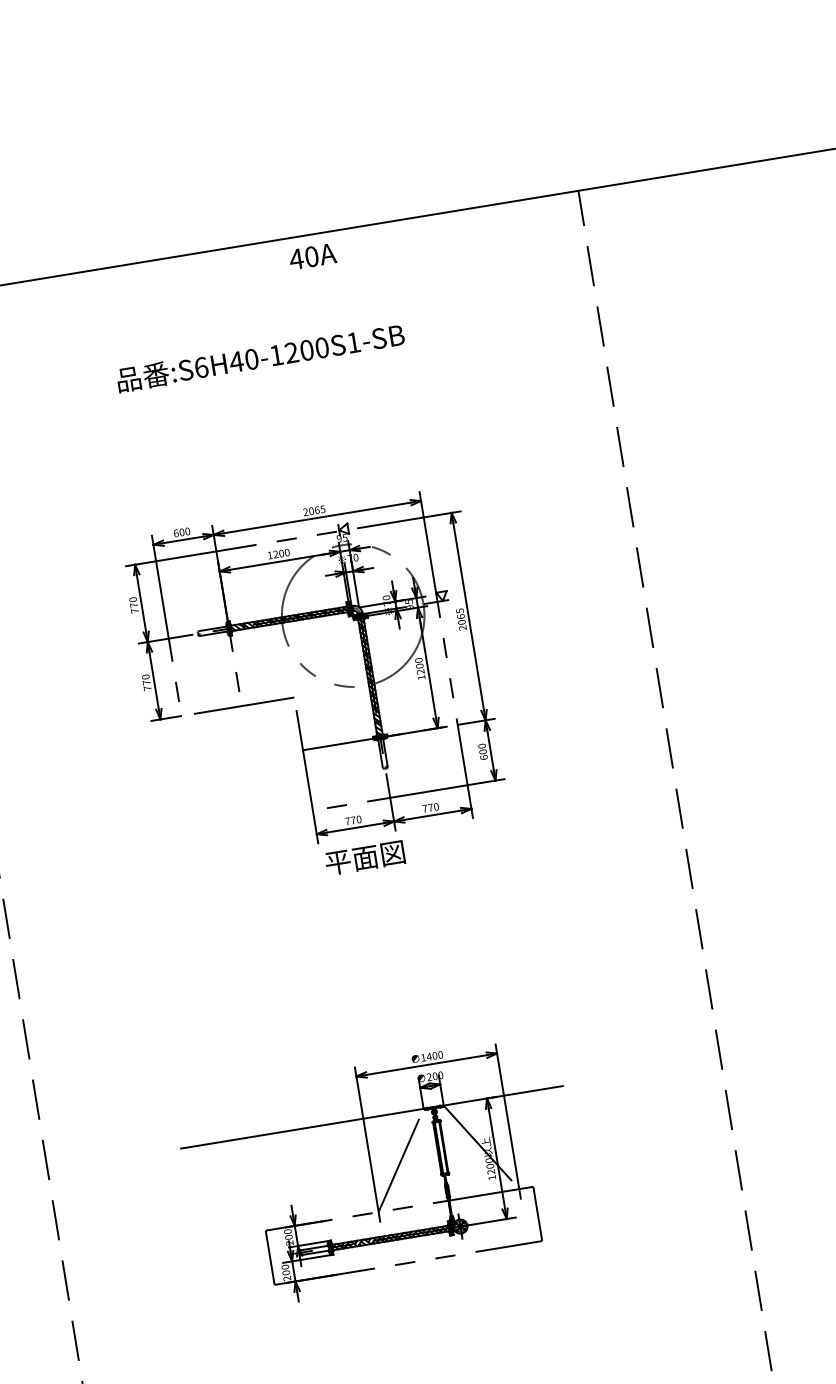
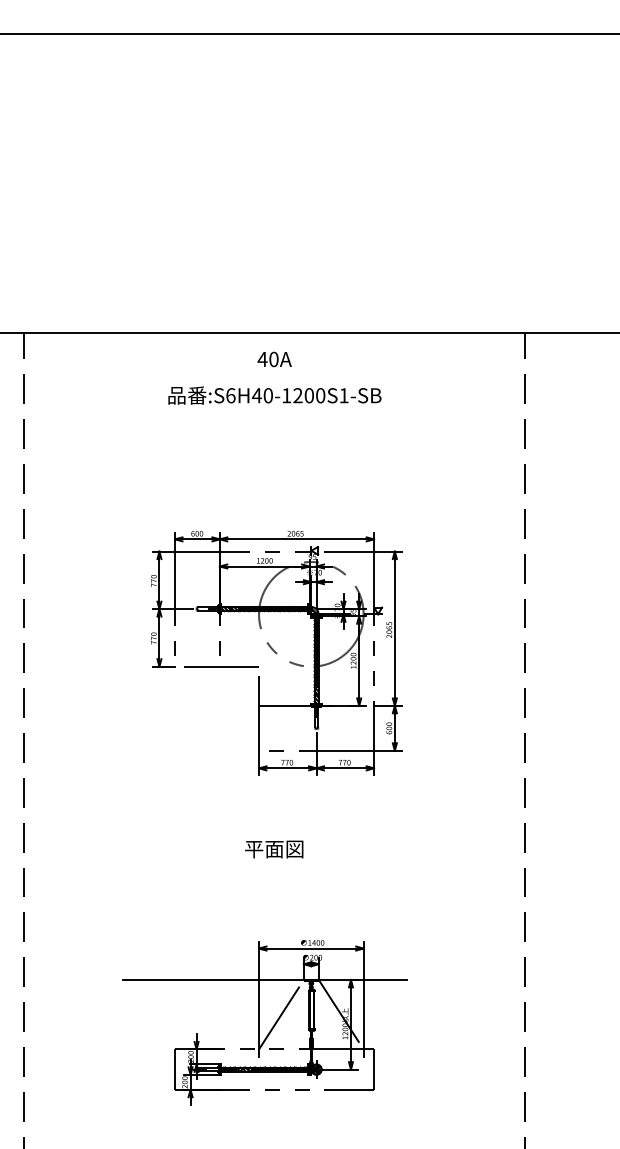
text: (312, 256) -> (274, 359), moved
text: (260, 357) -> (274, 395), moved
text: (365, 858) -> (274, 849), moved

